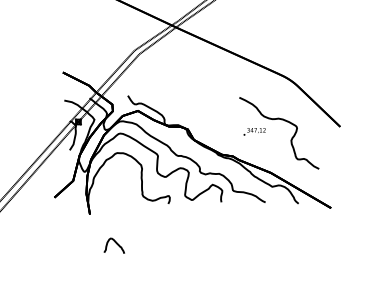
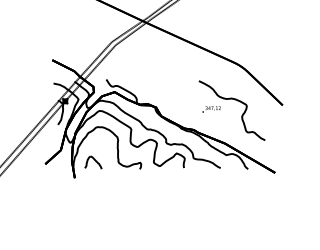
part: (113, 245) -> (92, 162), moved

